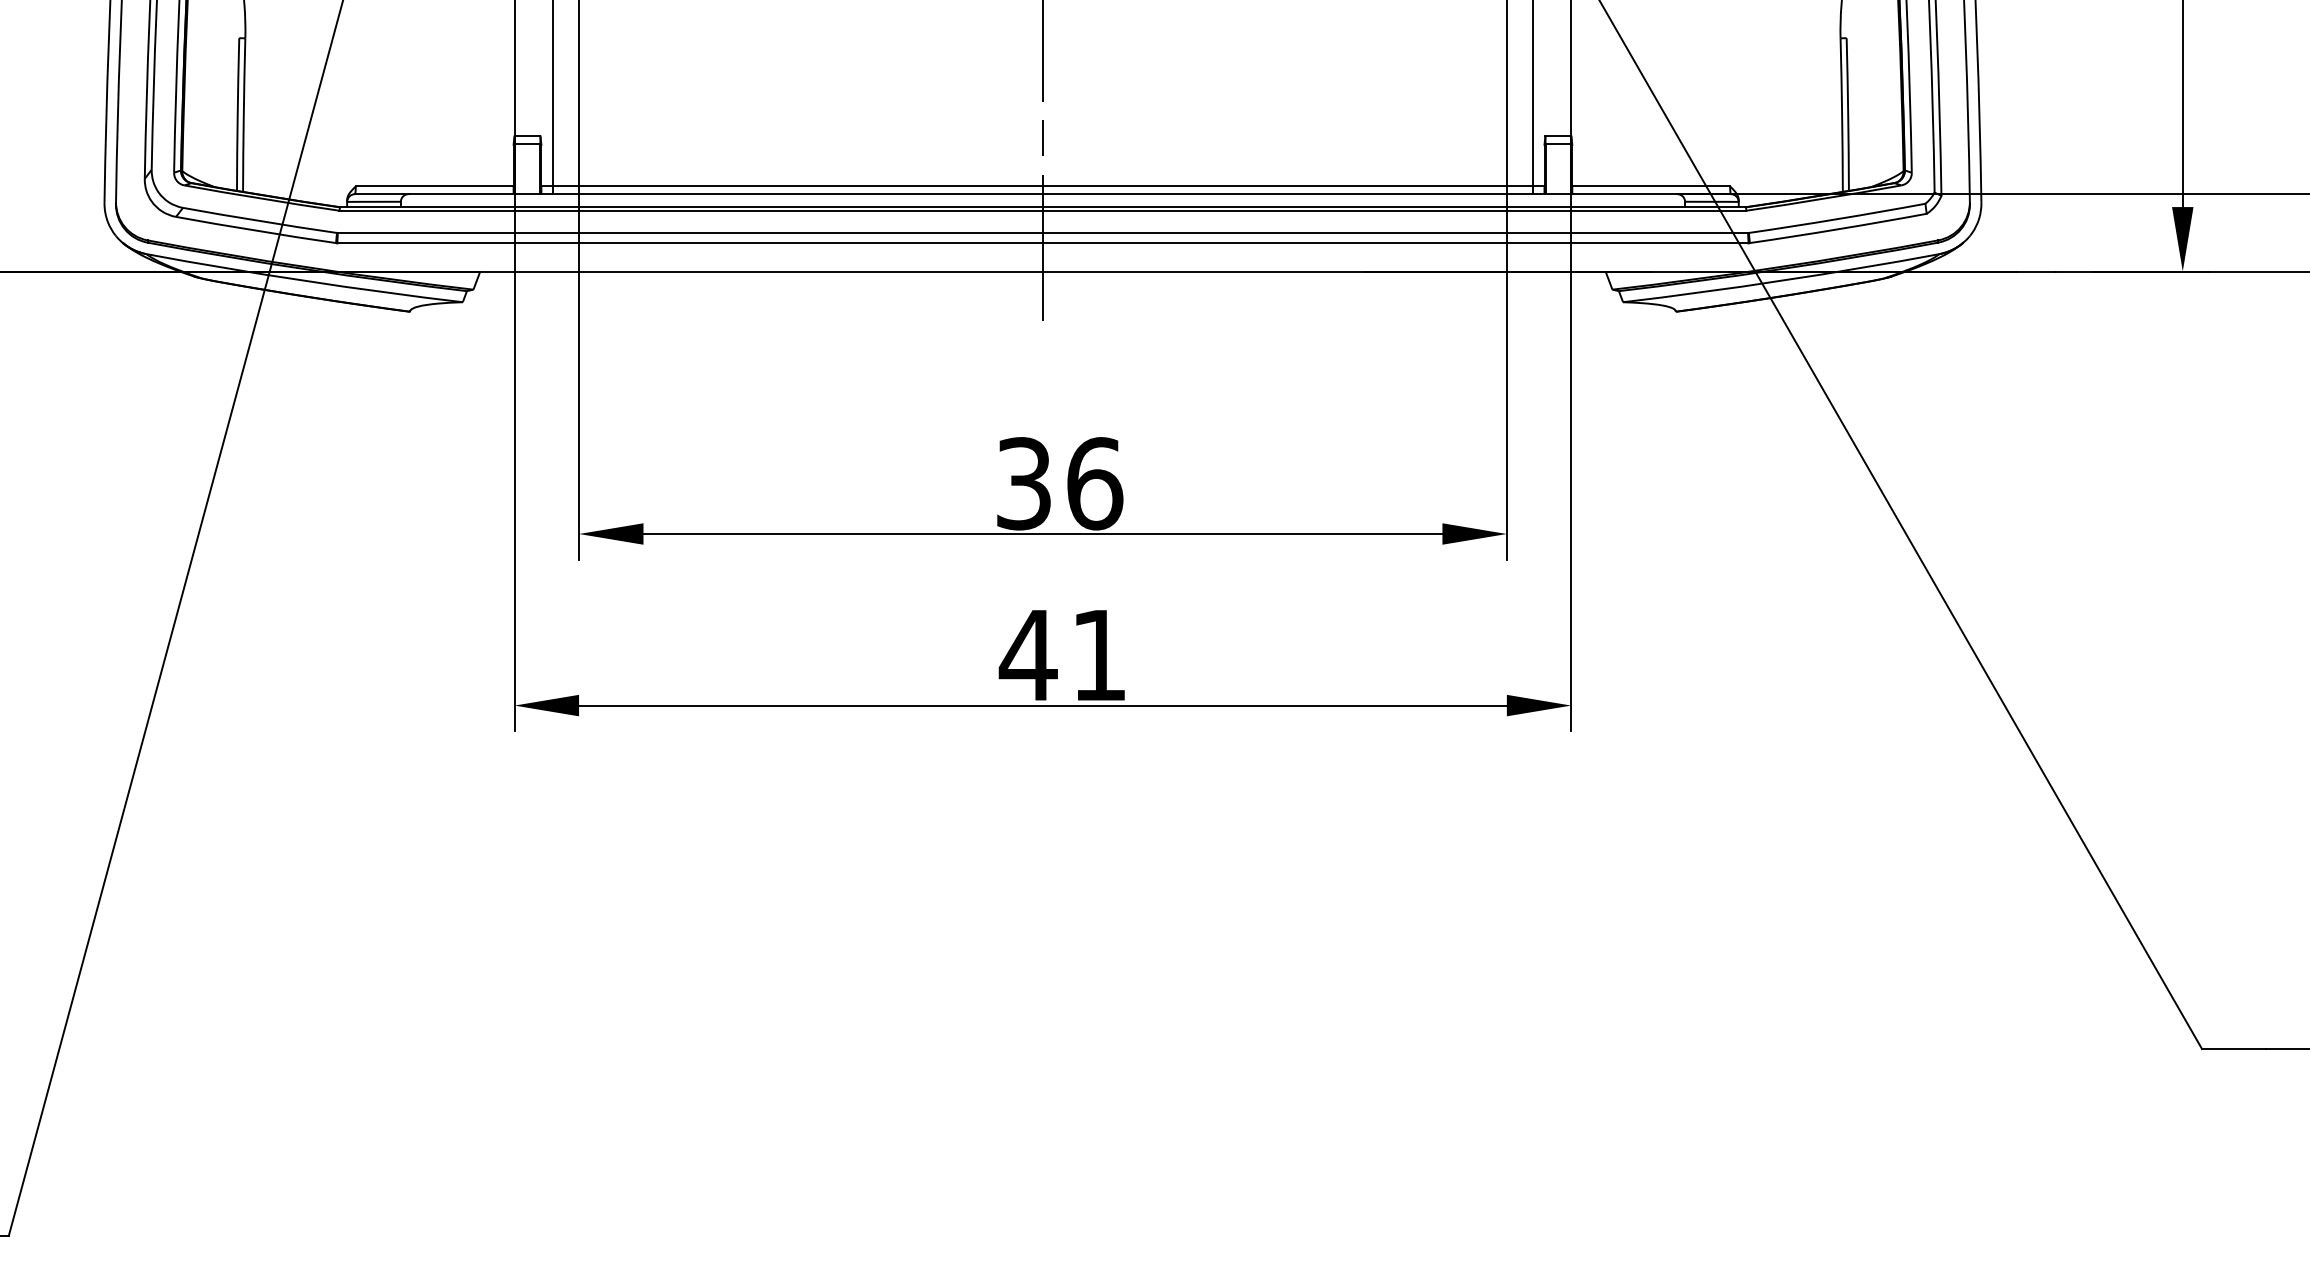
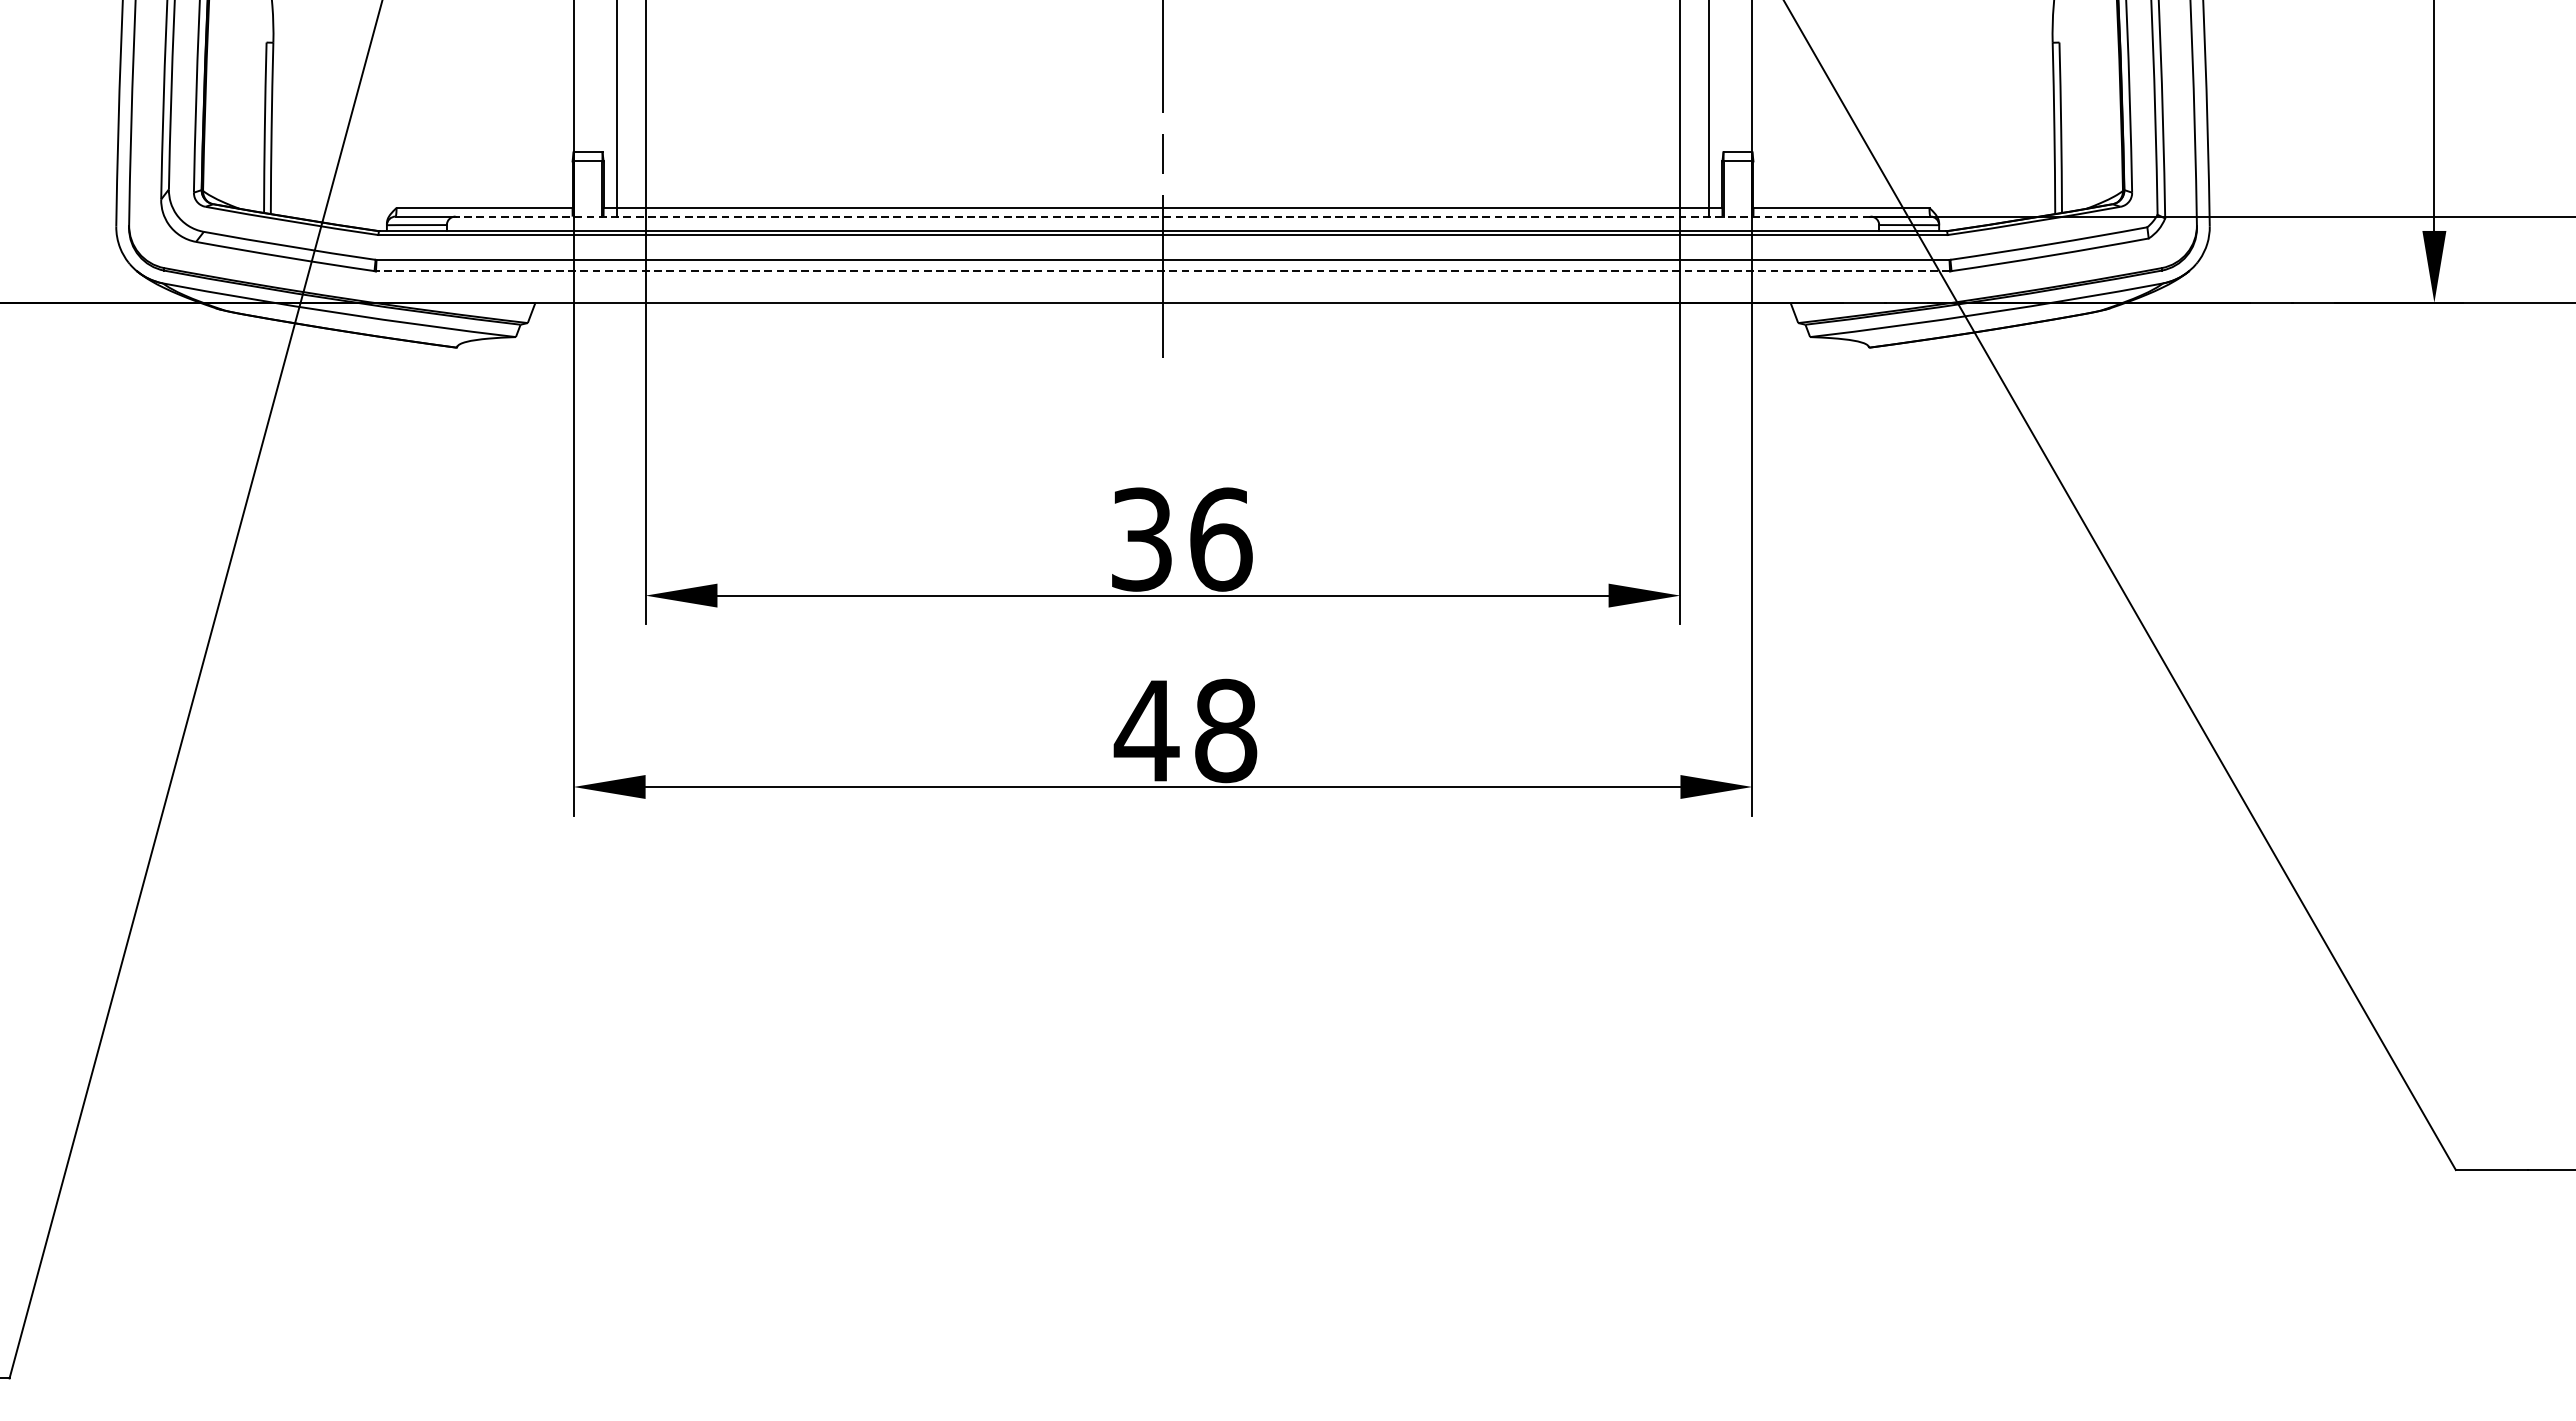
line: (1042, 194) -> (1162, 216), solid -> dashed
line: (1042, 243) -> (1162, 271), solid -> dashed
text: (1099, 655) -> (1226, 731), 41 -> 48

